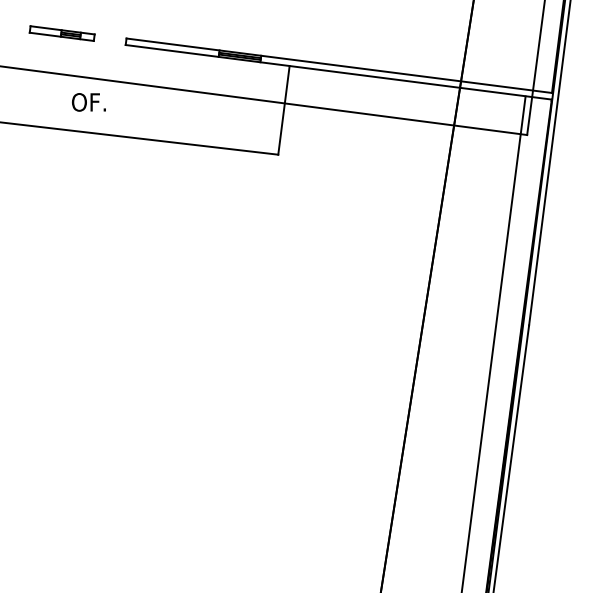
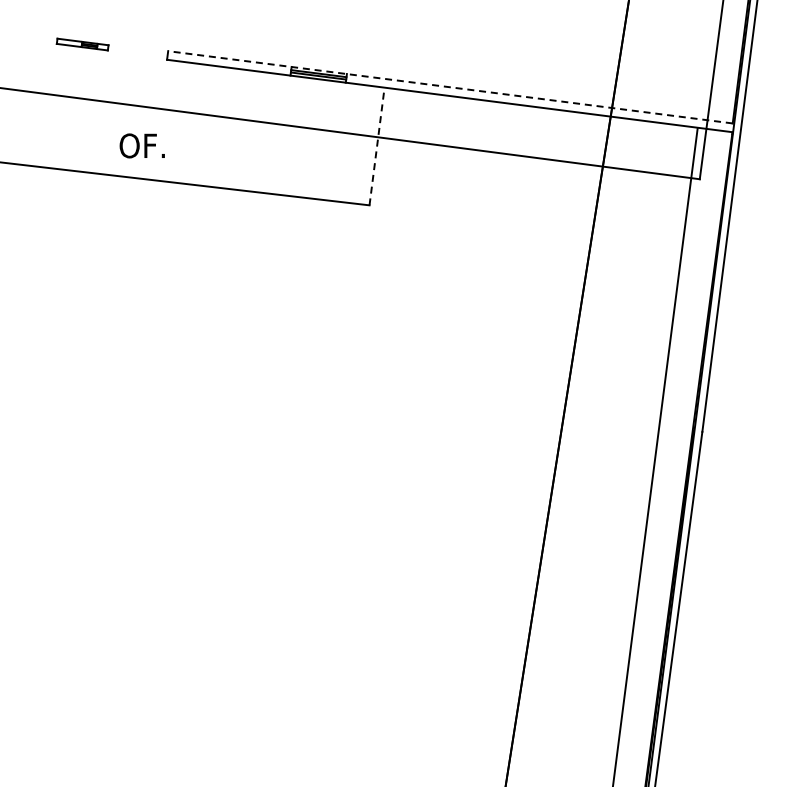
part: (61, 33) -> (82, 44), size x0.6
line: (339, 65) -> (450, 87), solid -> dashed
text: (88, 102) -> (141, 145), moved
line: (284, 110) -> (377, 146), solid -> dashed

